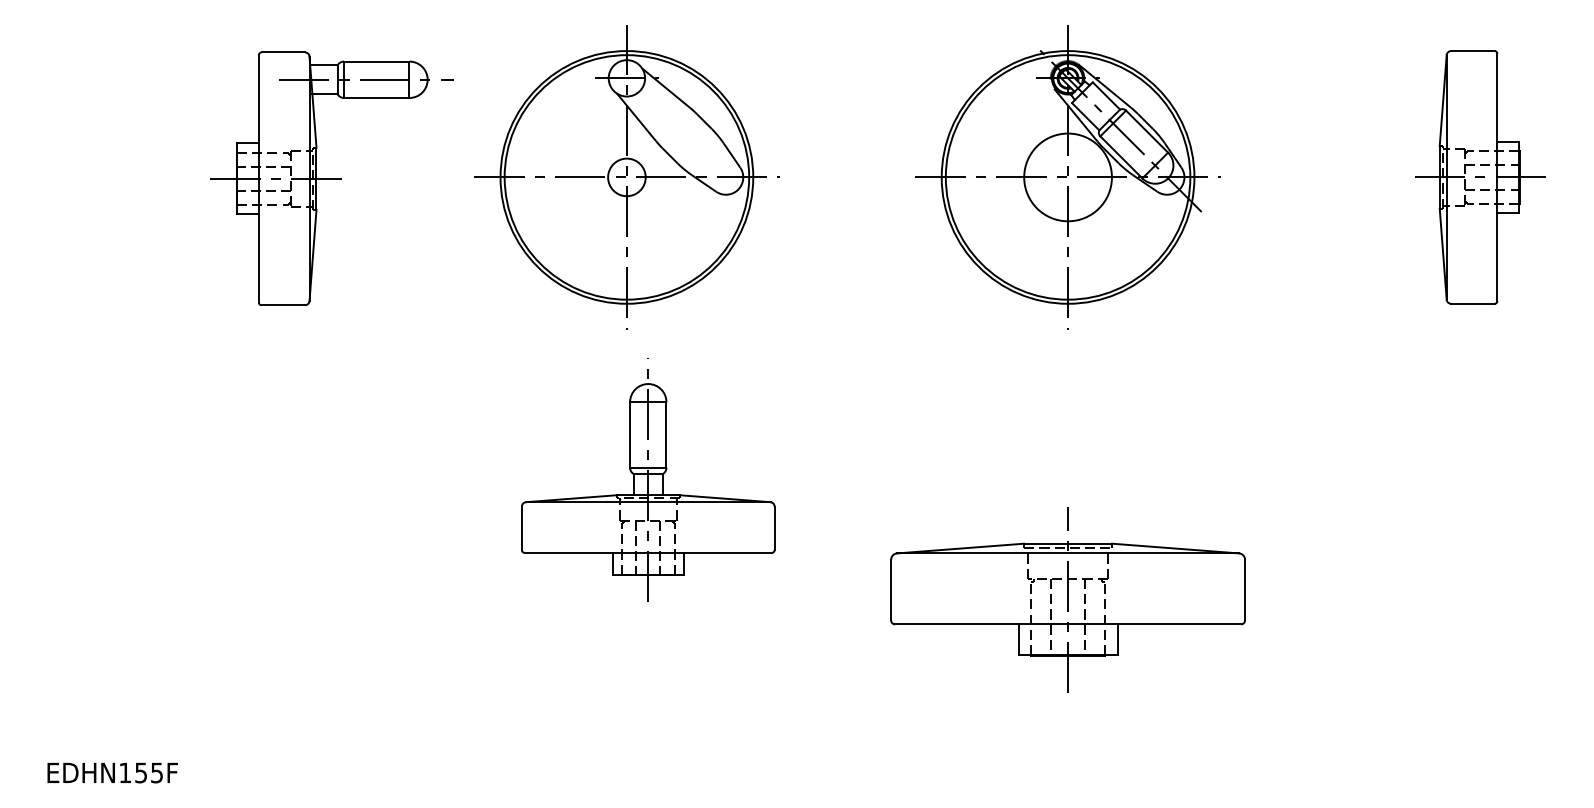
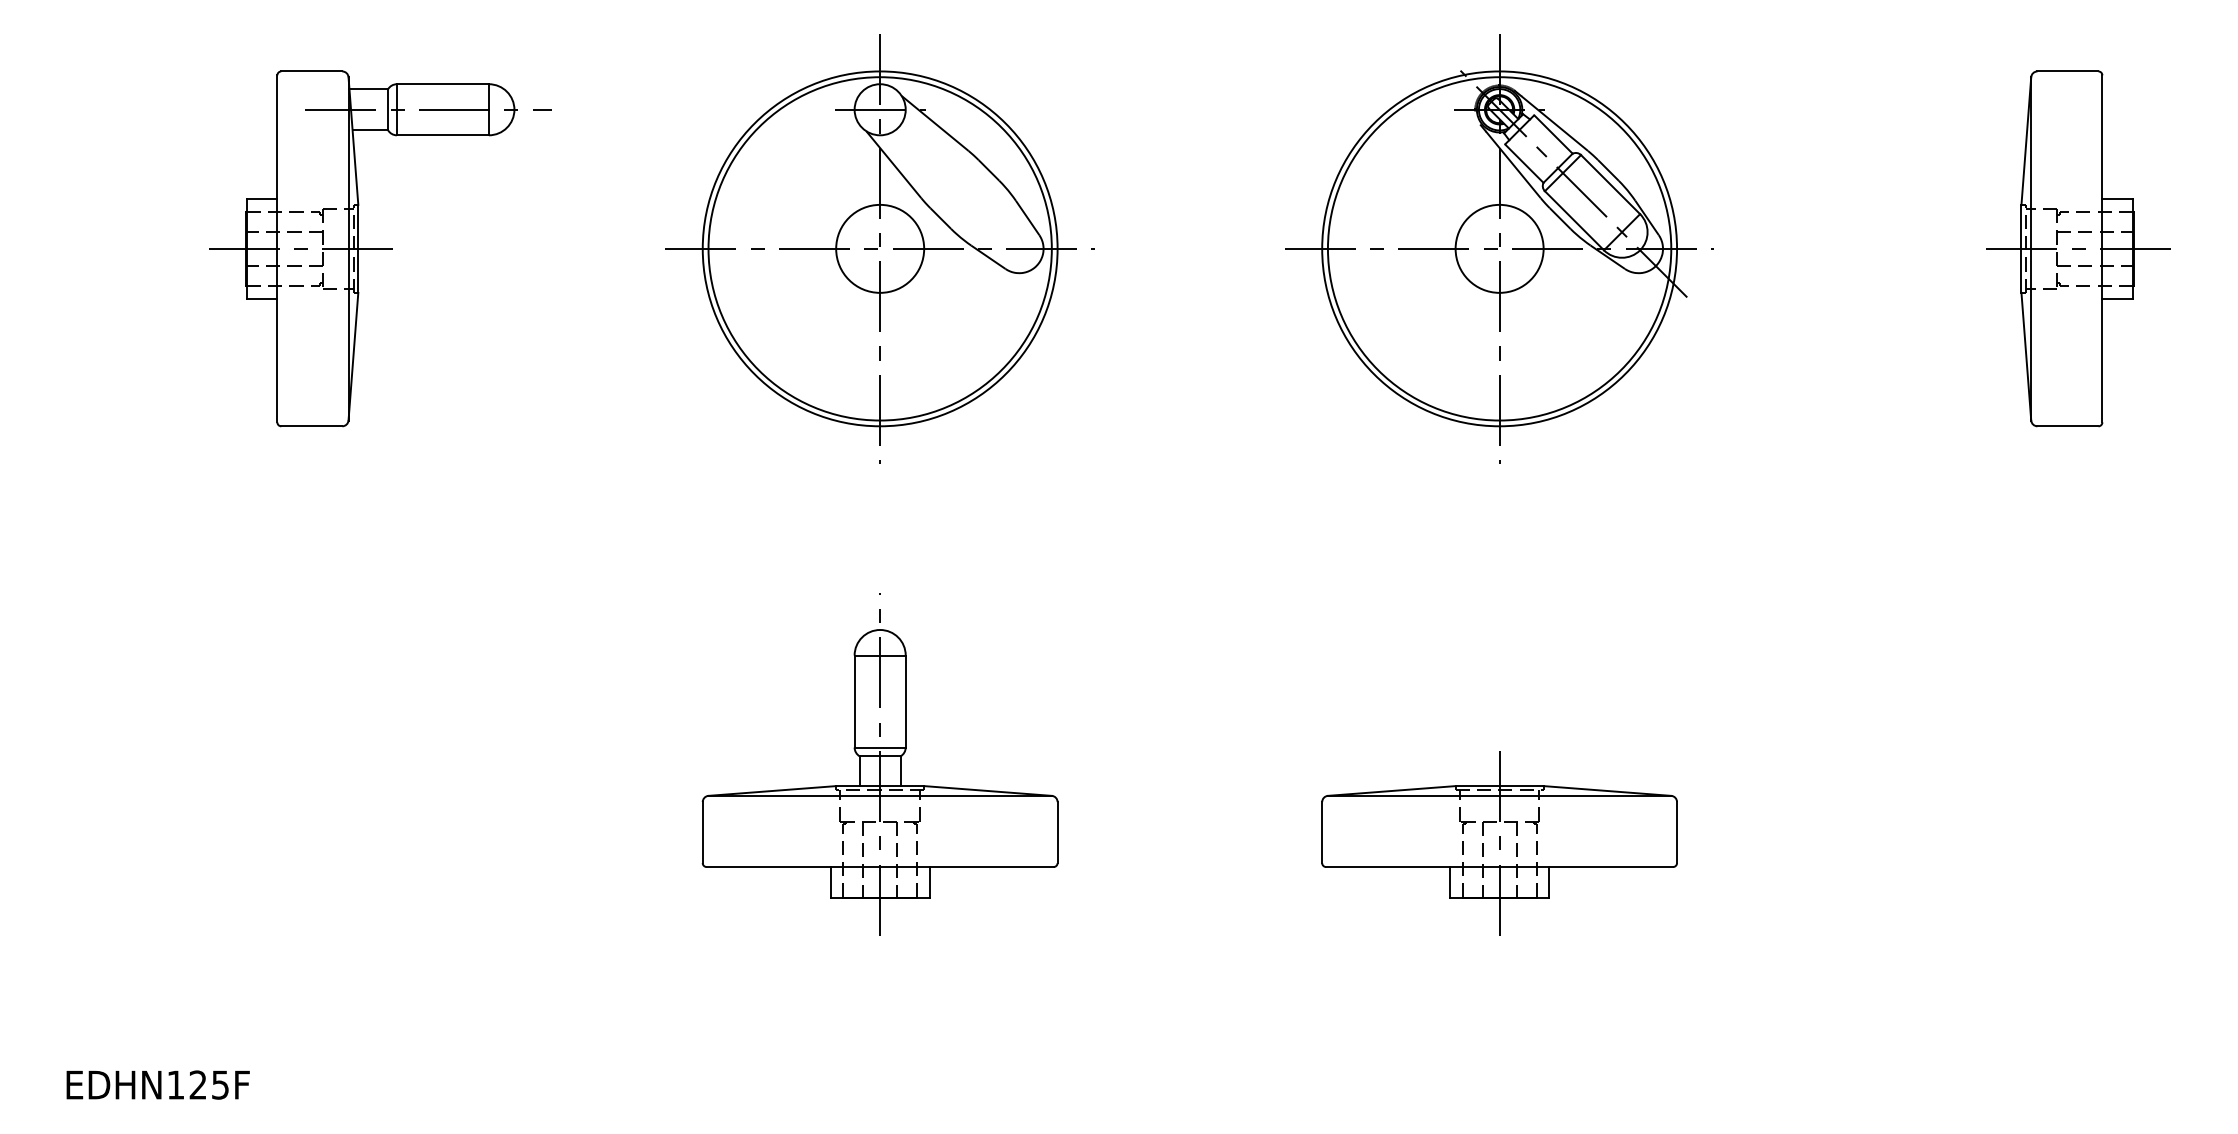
circle: (627, 177) -> (880, 248), size x1.67
circle: (1067, 177) -> (1499, 248), size x0.71
part: (332, 178) -> (380, 248), moved
part: (647, 479) -> (879, 764), moved
part: (1067, 600) -> (1499, 843), size x0.71
text: (140, 772) -> (197, 1084), EDHN155F -> EDHN125F

